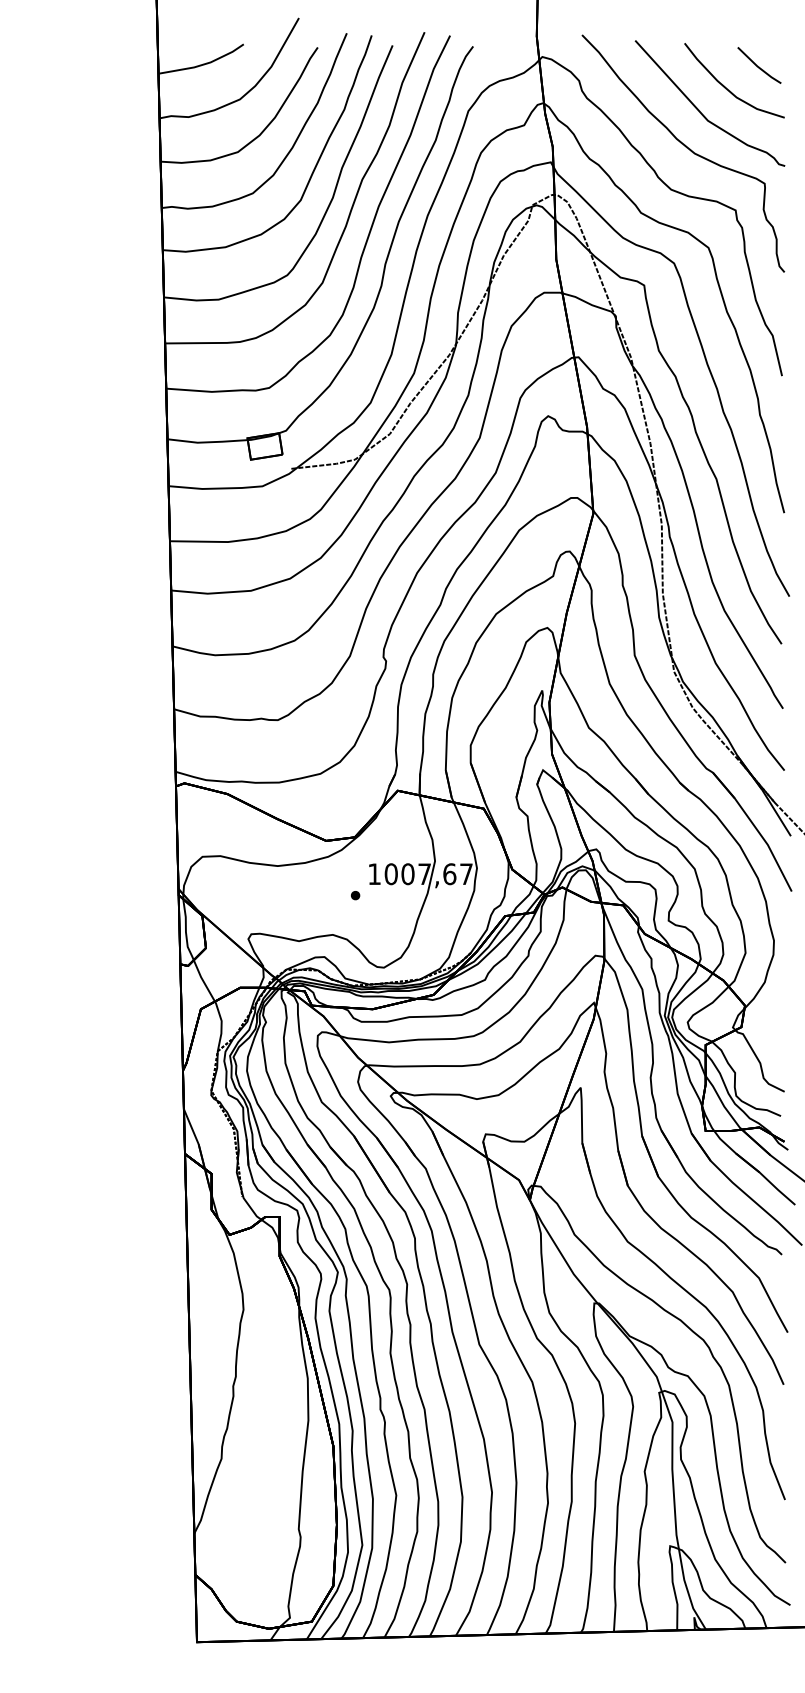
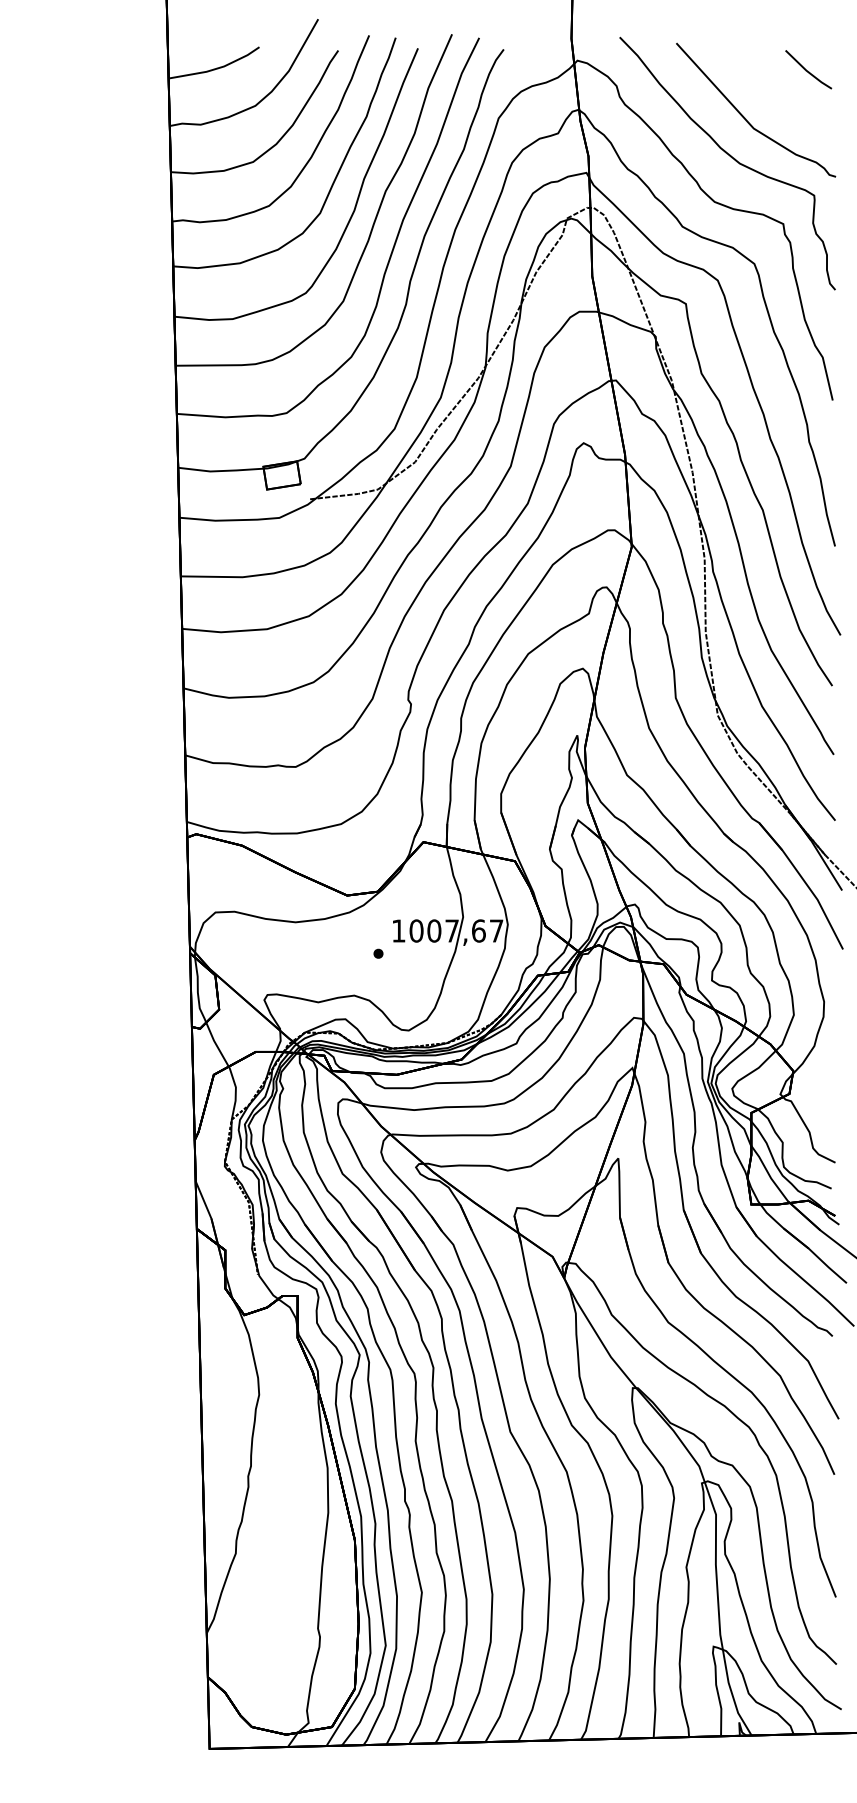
curve: (726, 87) -> (773, 93), removed

